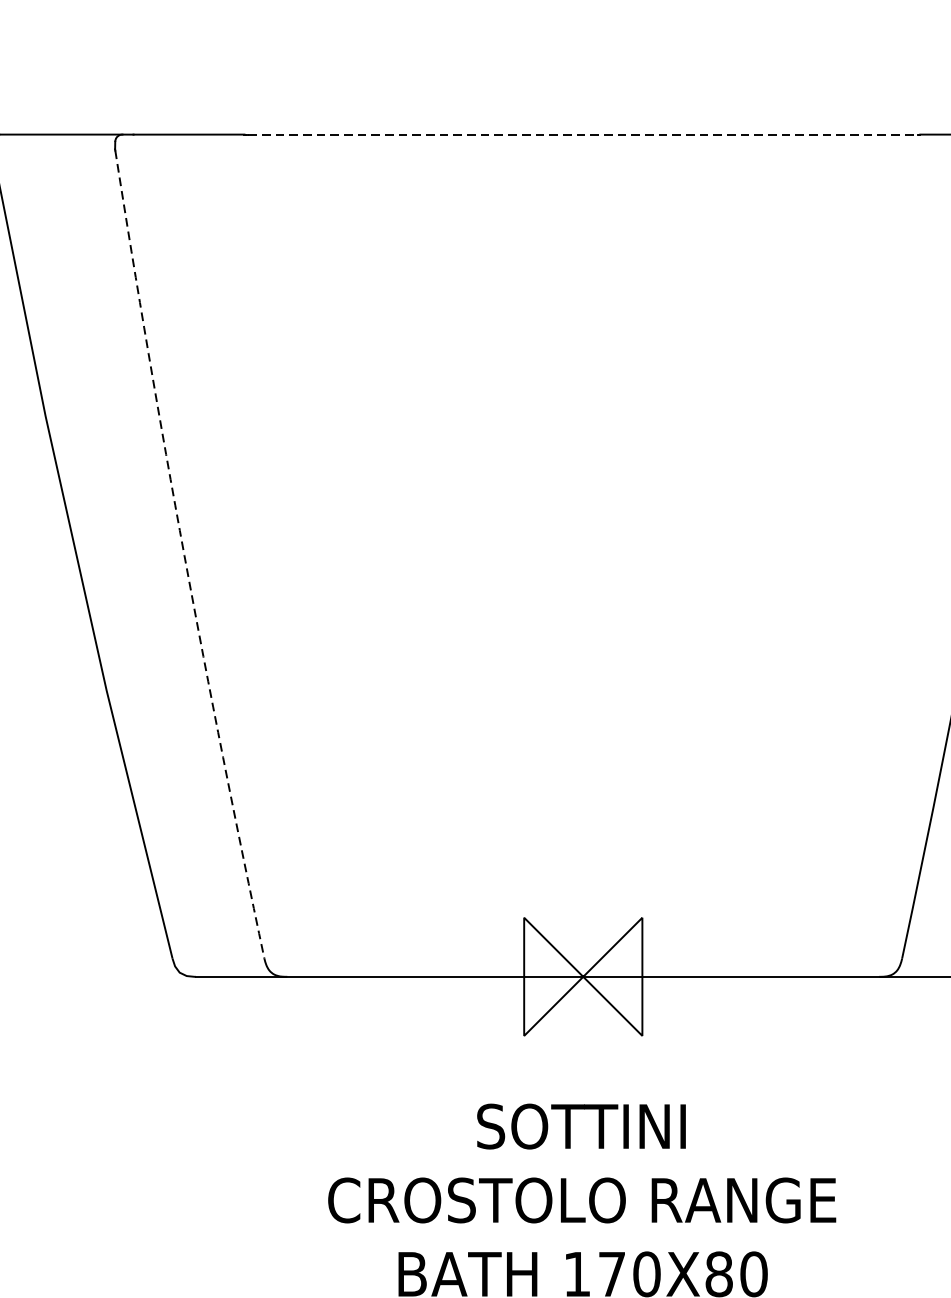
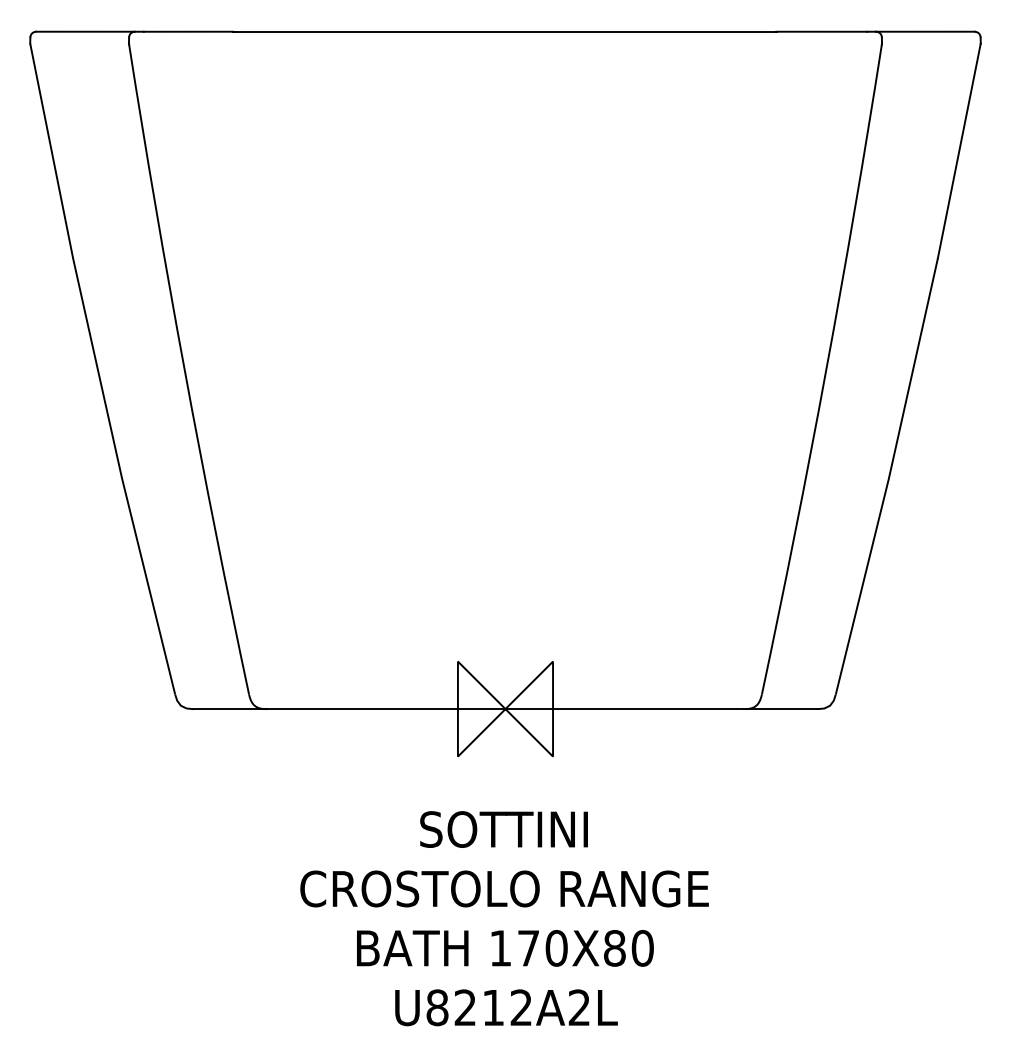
line: (583, 134) -> (505, 31), dashed -> solid
arc: (184, 555) -> (184, 370), dashed -> solid

